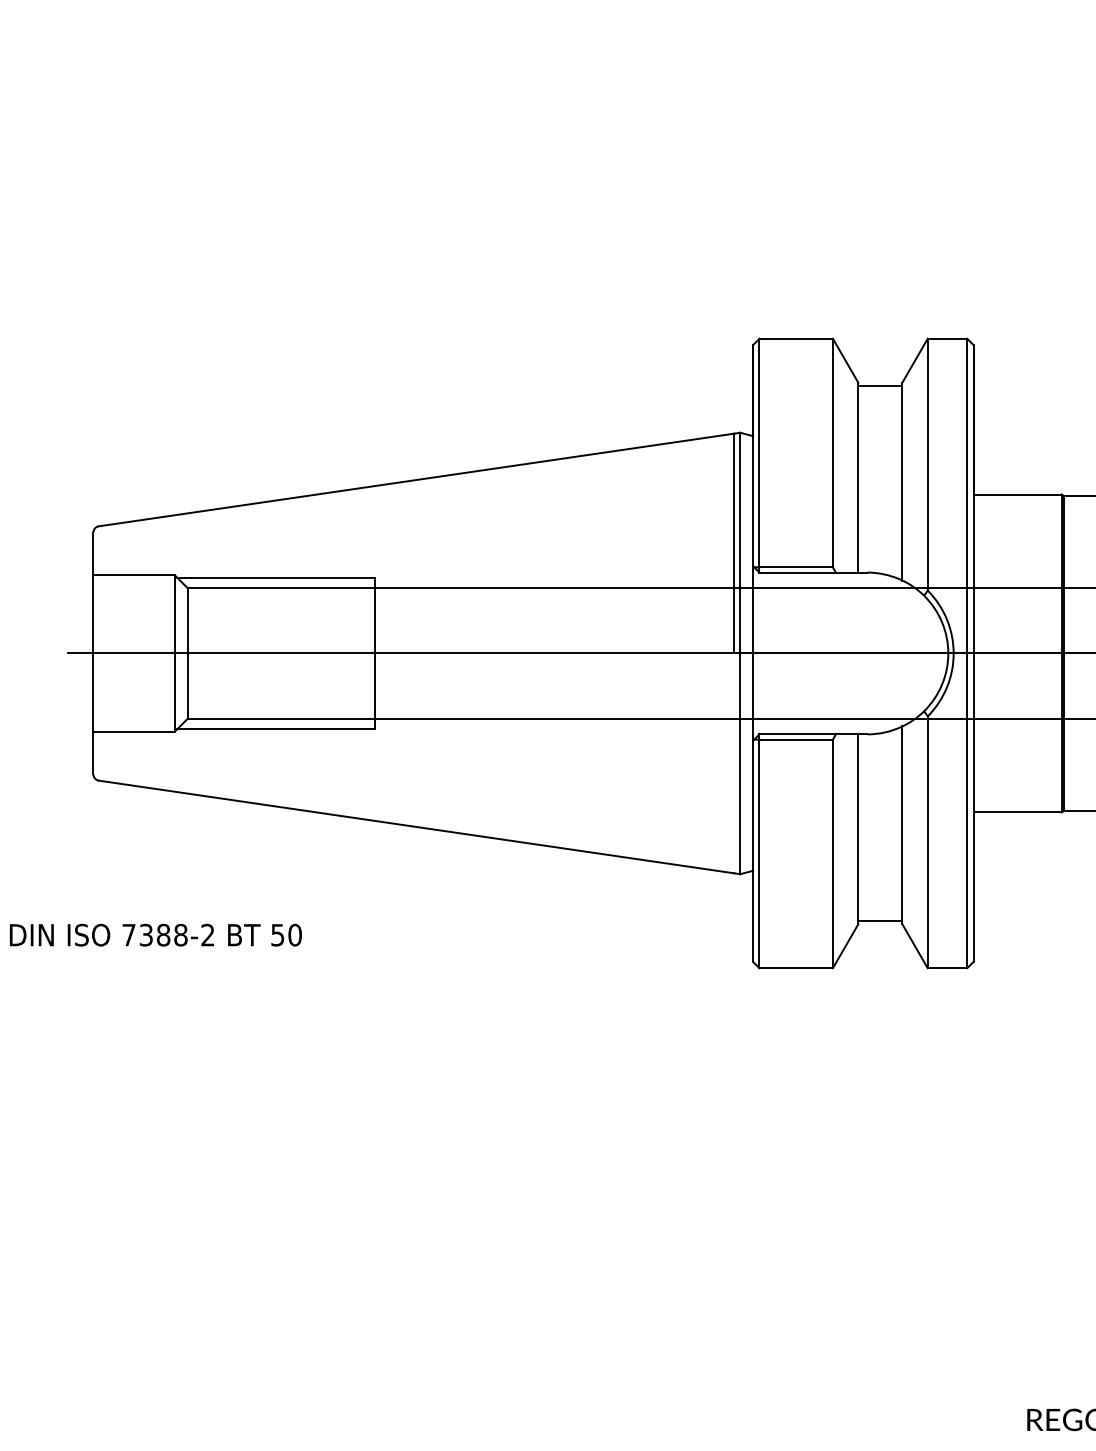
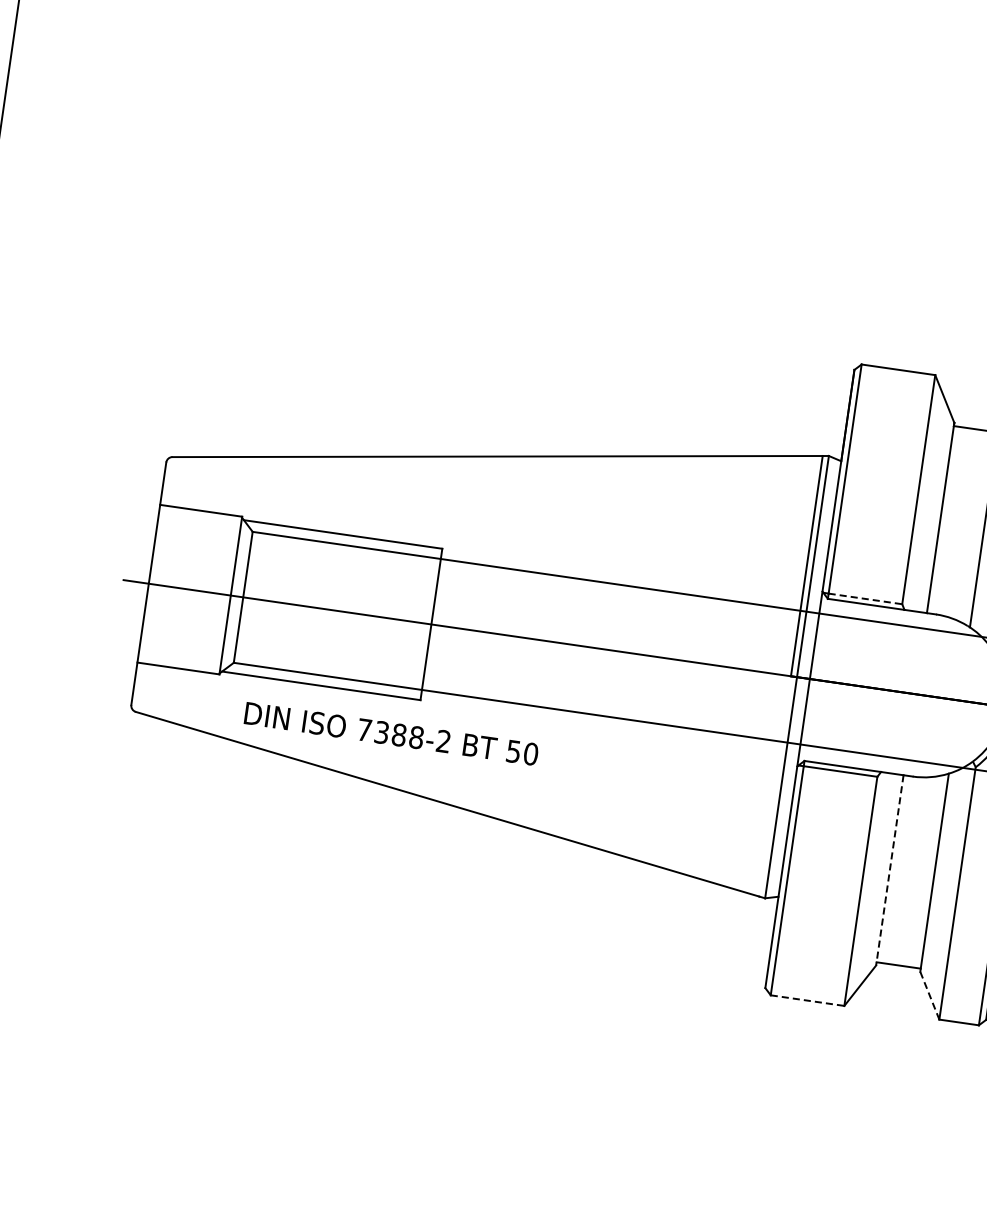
line: (796, 567) -> (865, 599), solid -> dashed
line: (858, 829) -> (890, 870), solid -> dashed
text: (155, 934) -> (391, 733), moved
line: (915, 946) -> (930, 996), solid -> dashed
line: (796, 968) -> (807, 1000), solid -> dashed

